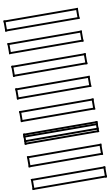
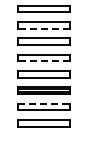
line: (45, 46) -> (43, 28), solid -> dashed
line: (53, 92) -> (43, 61), solid -> dashed
line: (64, 150) -> (44, 103), solid -> dashed

